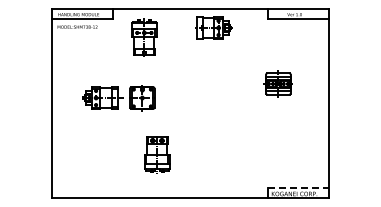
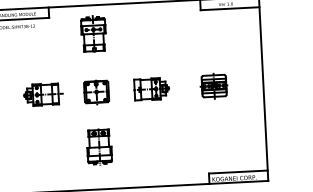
part: (213, 27) -> (151, 88), moved
part: (144, 37) -> (93, 34), moved
part: (277, 83) -> (213, 85), moved
part: (142, 98) -> (96, 92), moved
line: (299, 187) -> (239, 171), dashed -> solid

